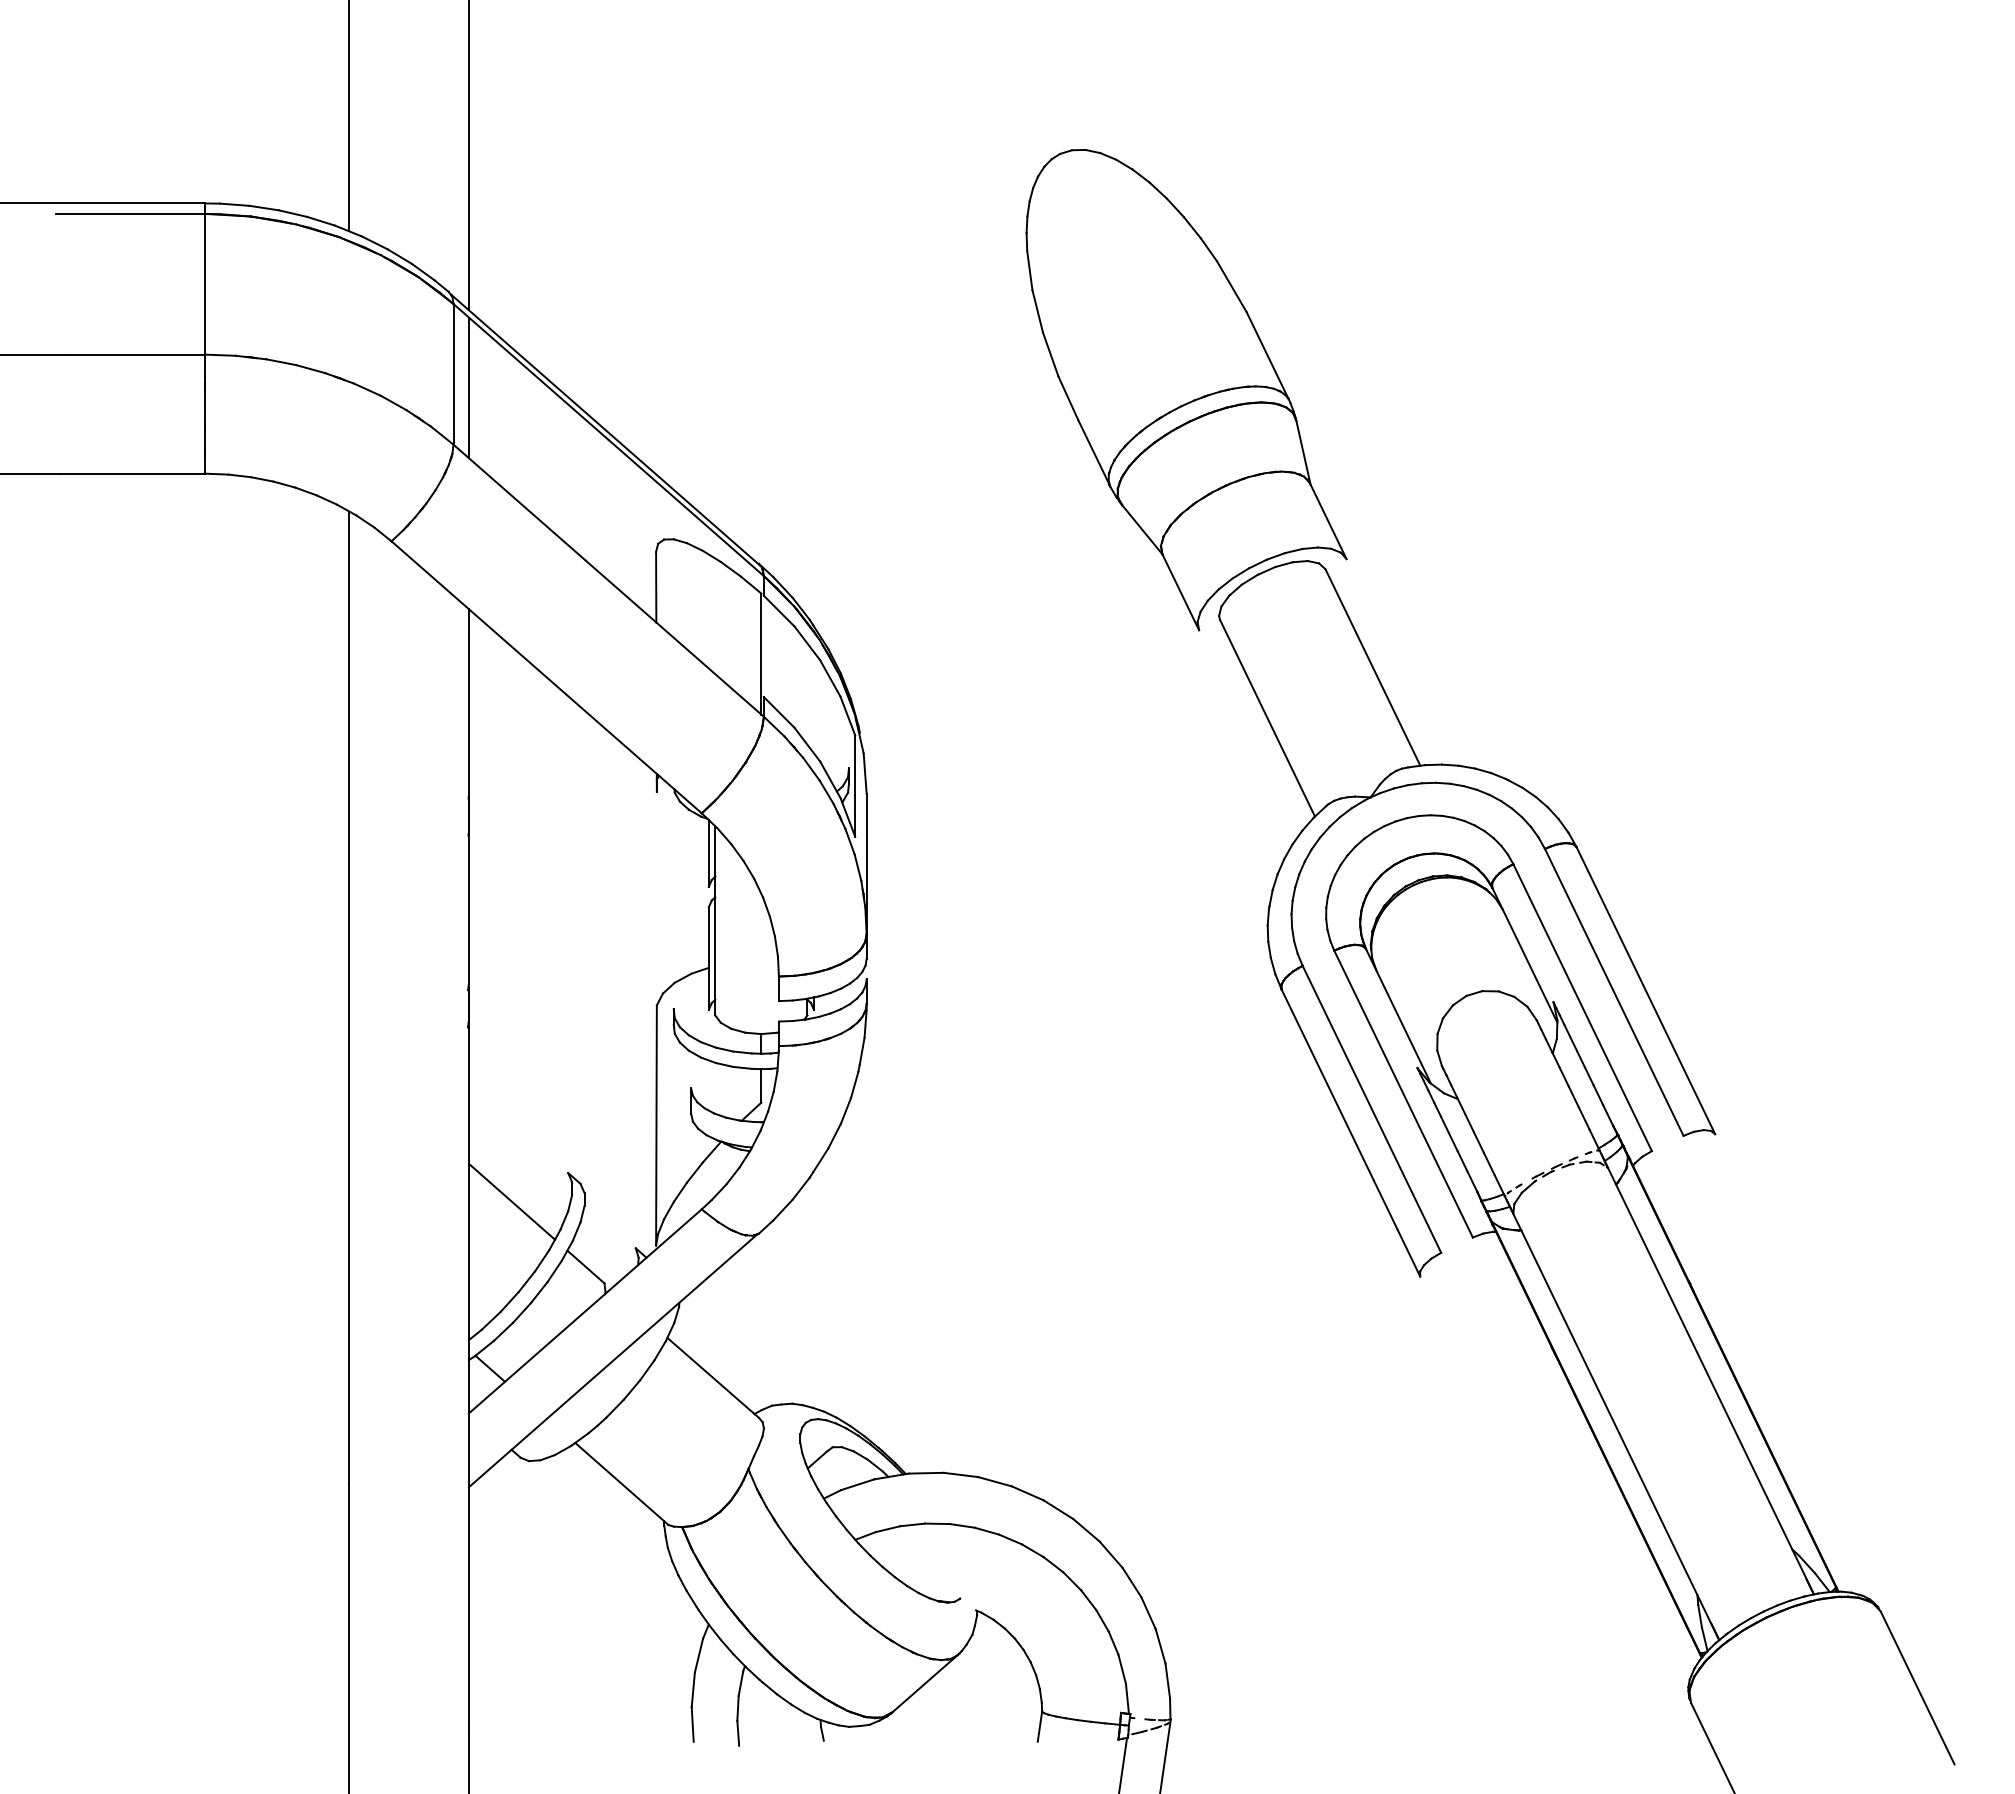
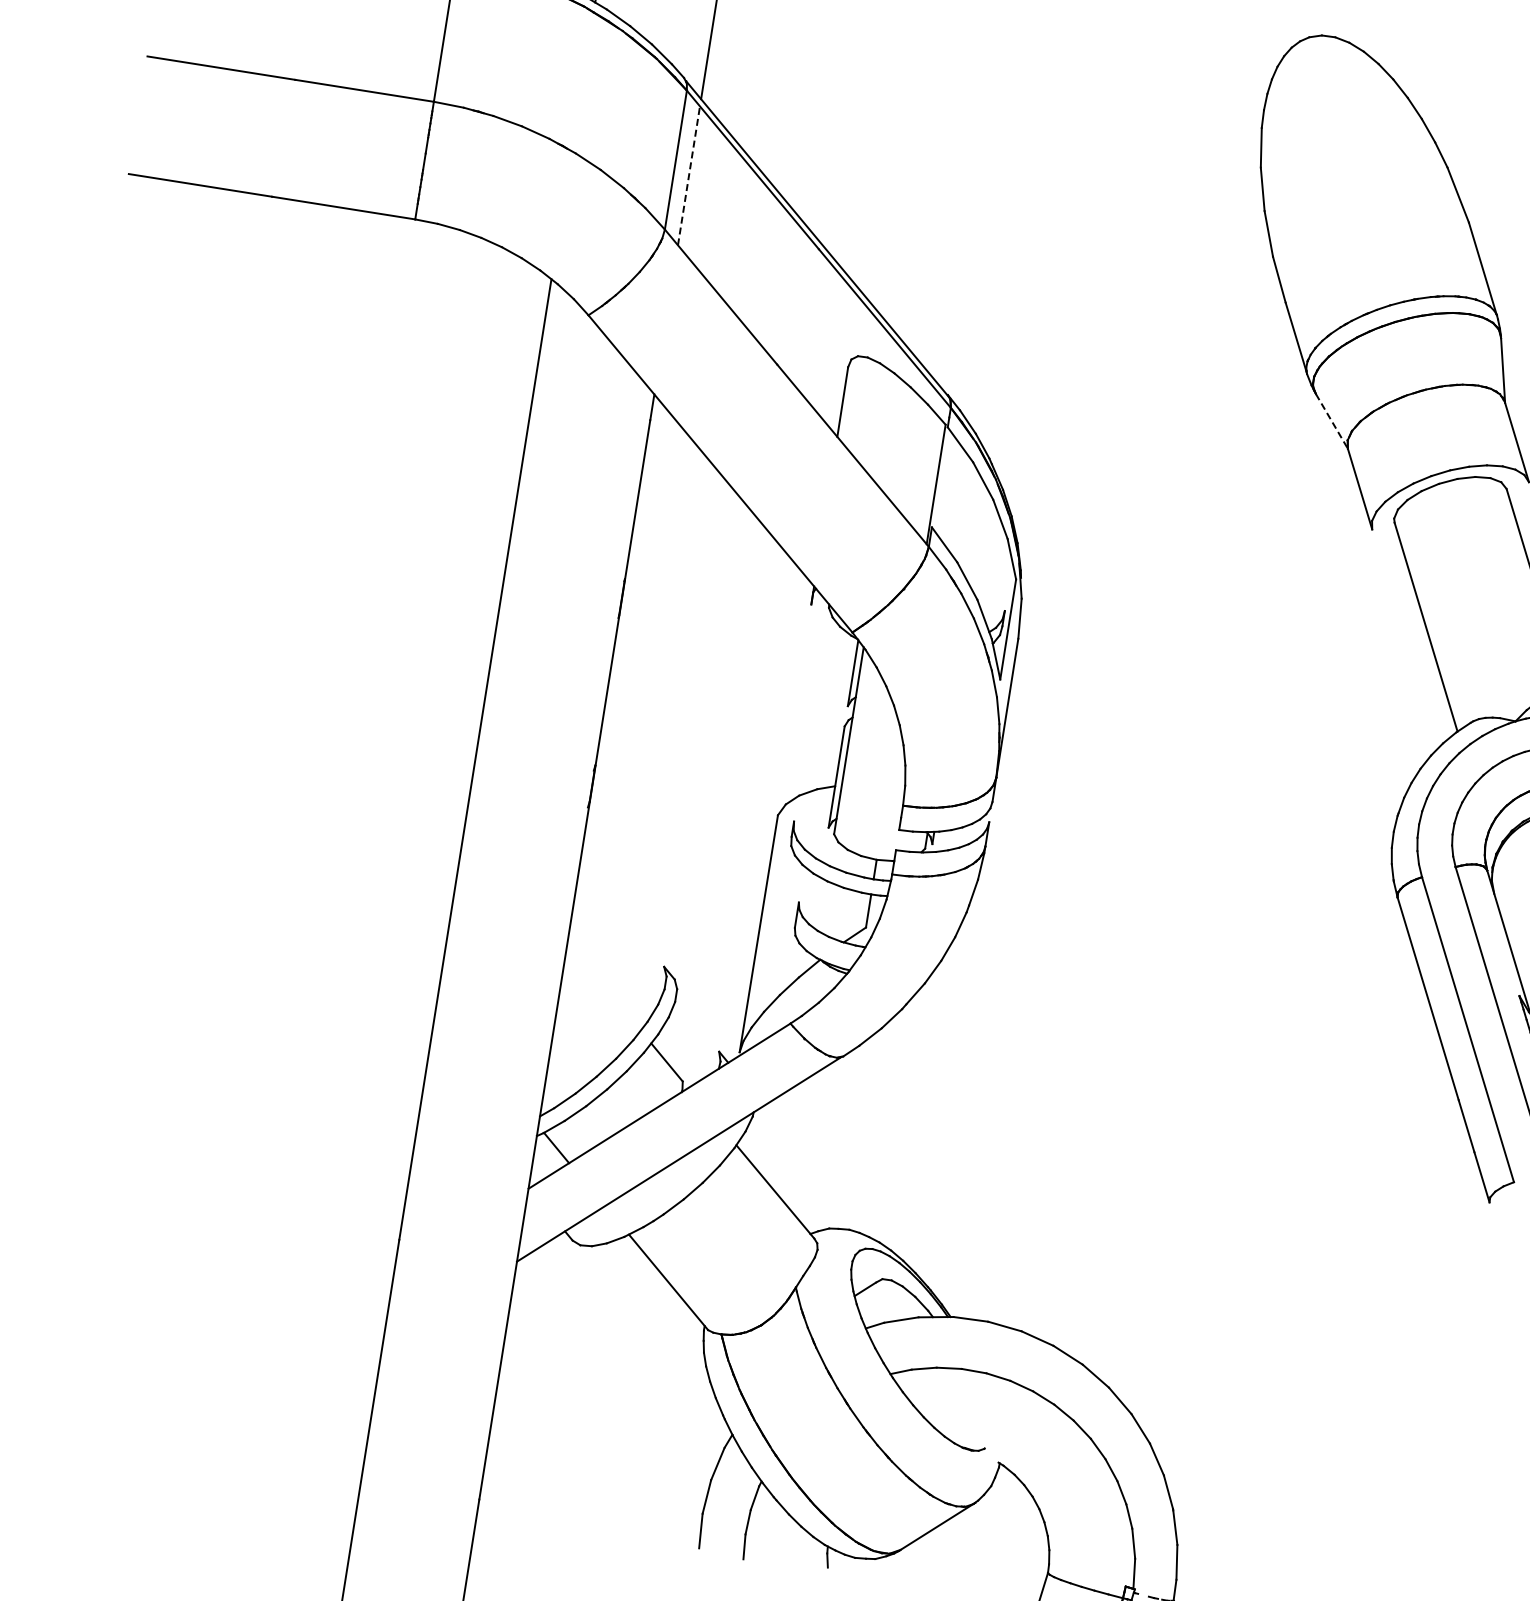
line: (468, 387) -> (688, 175), solid -> dashed
line: (1142, 529) -> (1332, 421), solid -> dashed
line: (511, 1201) -> (603, 986), removed

